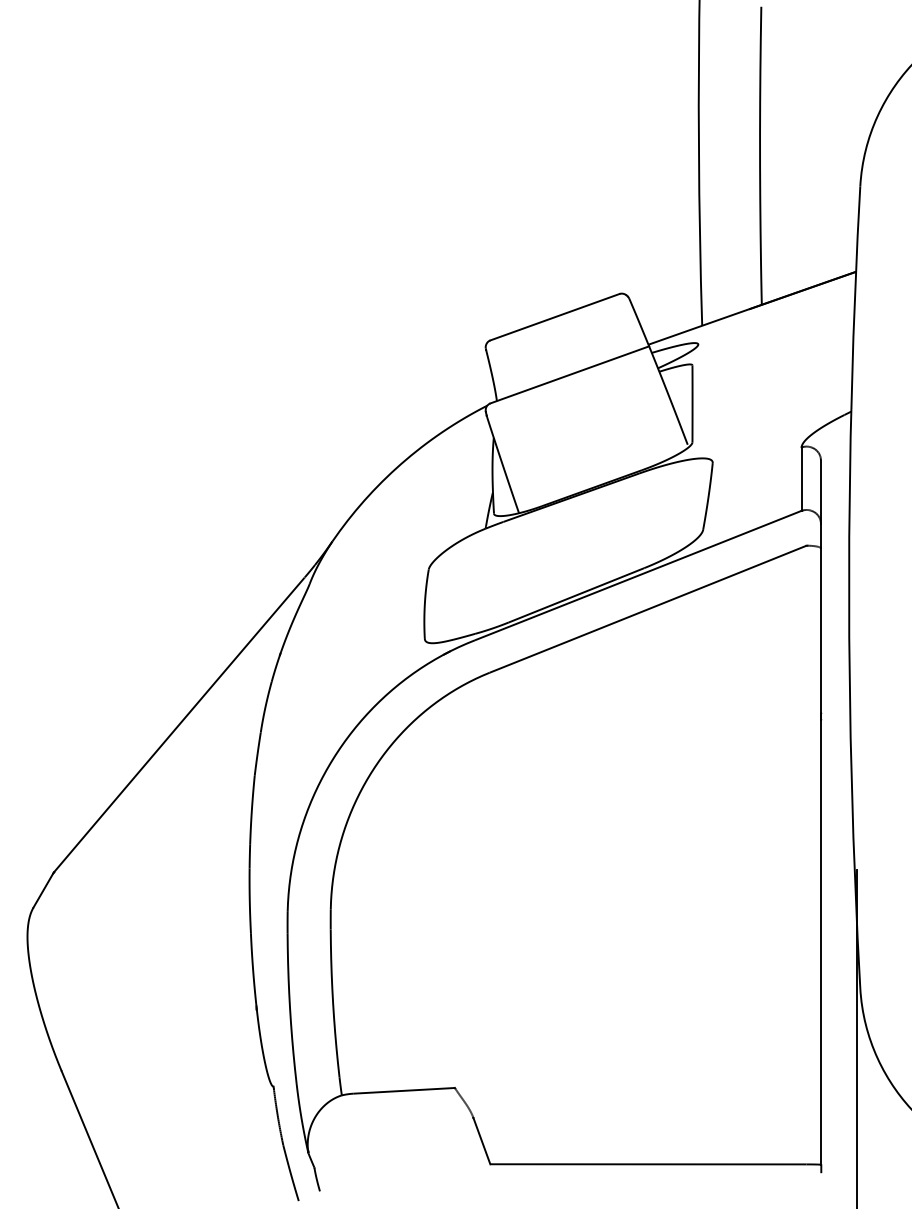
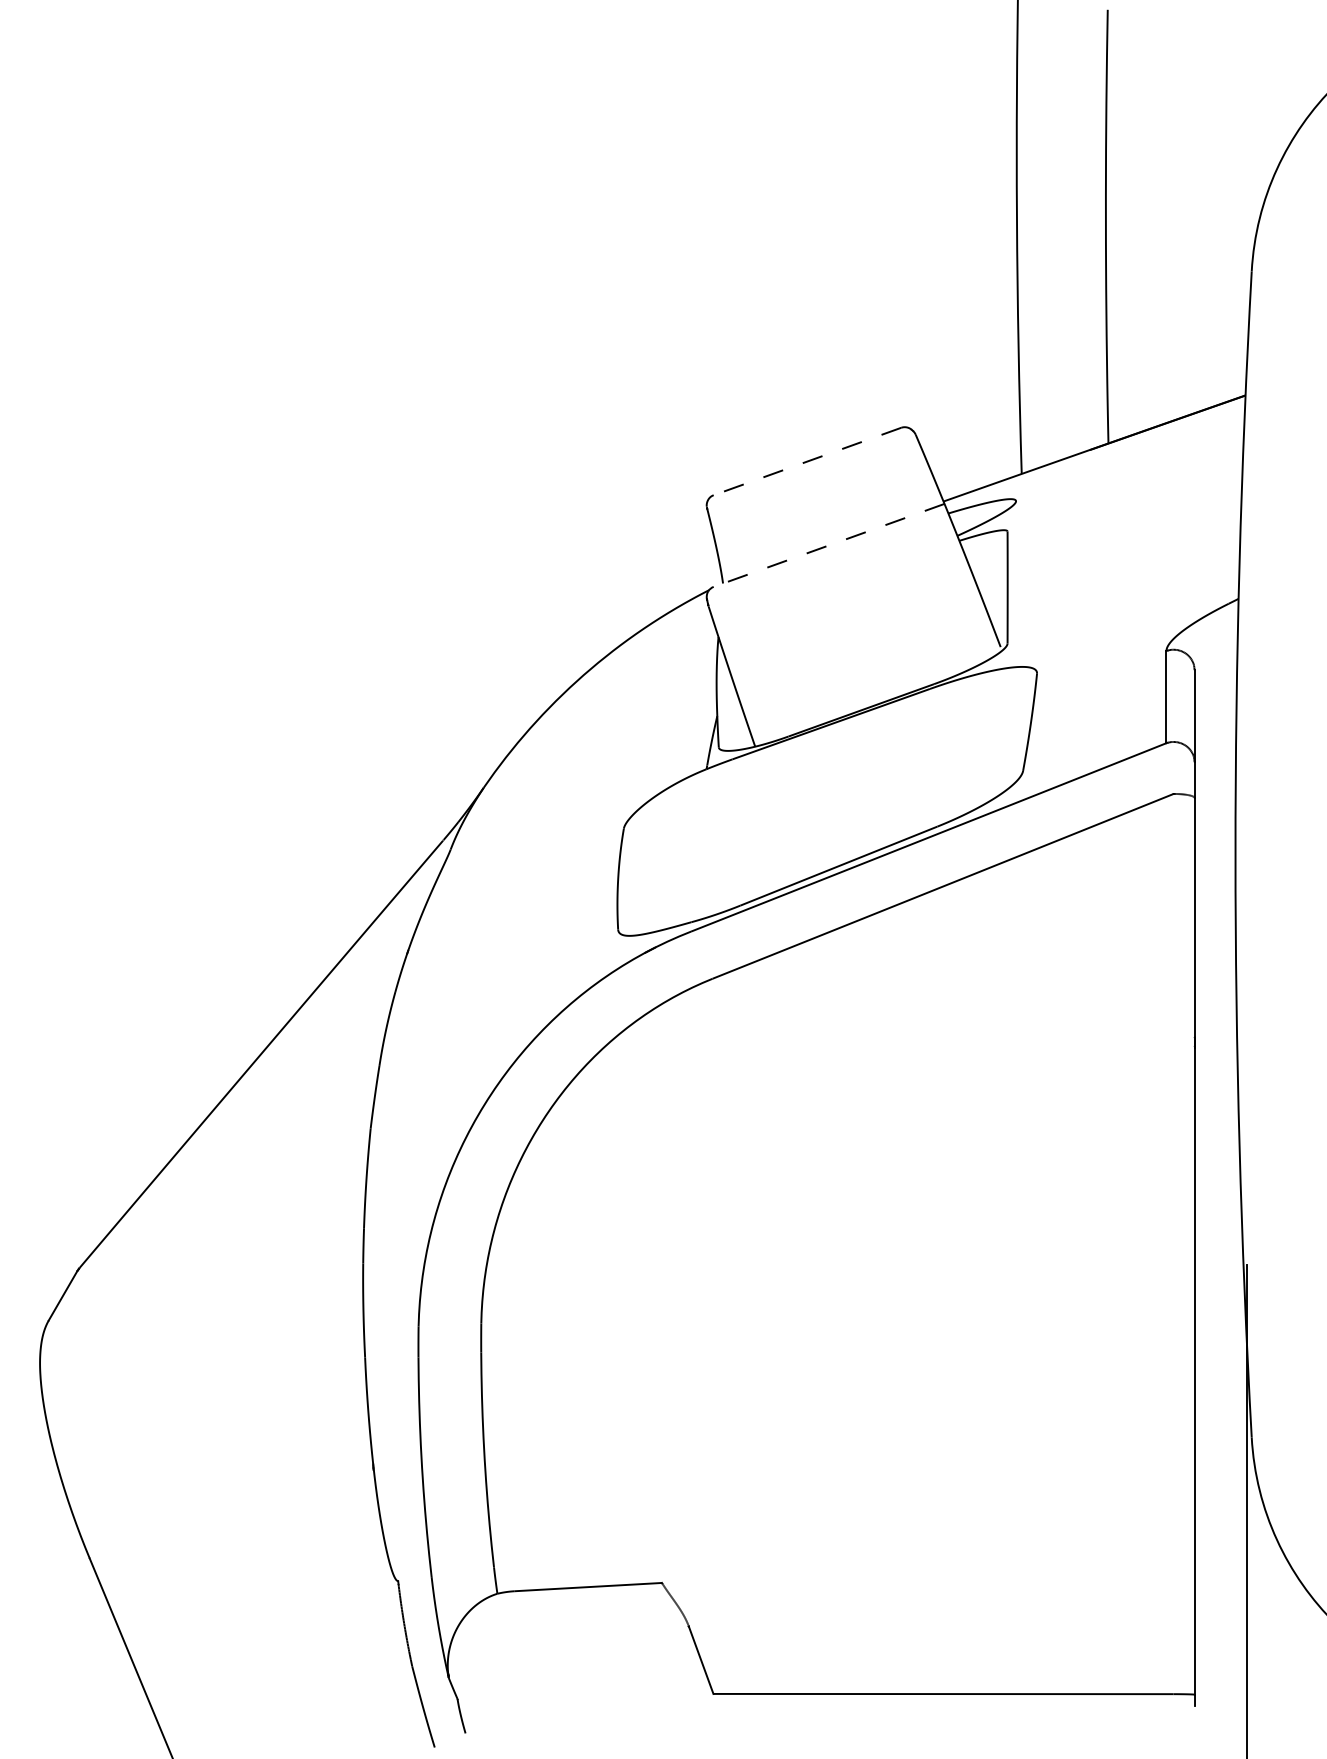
line: (554, 317) -> (806, 461), solid -> dashed
line: (569, 375) -> (828, 546), solid -> dashed

